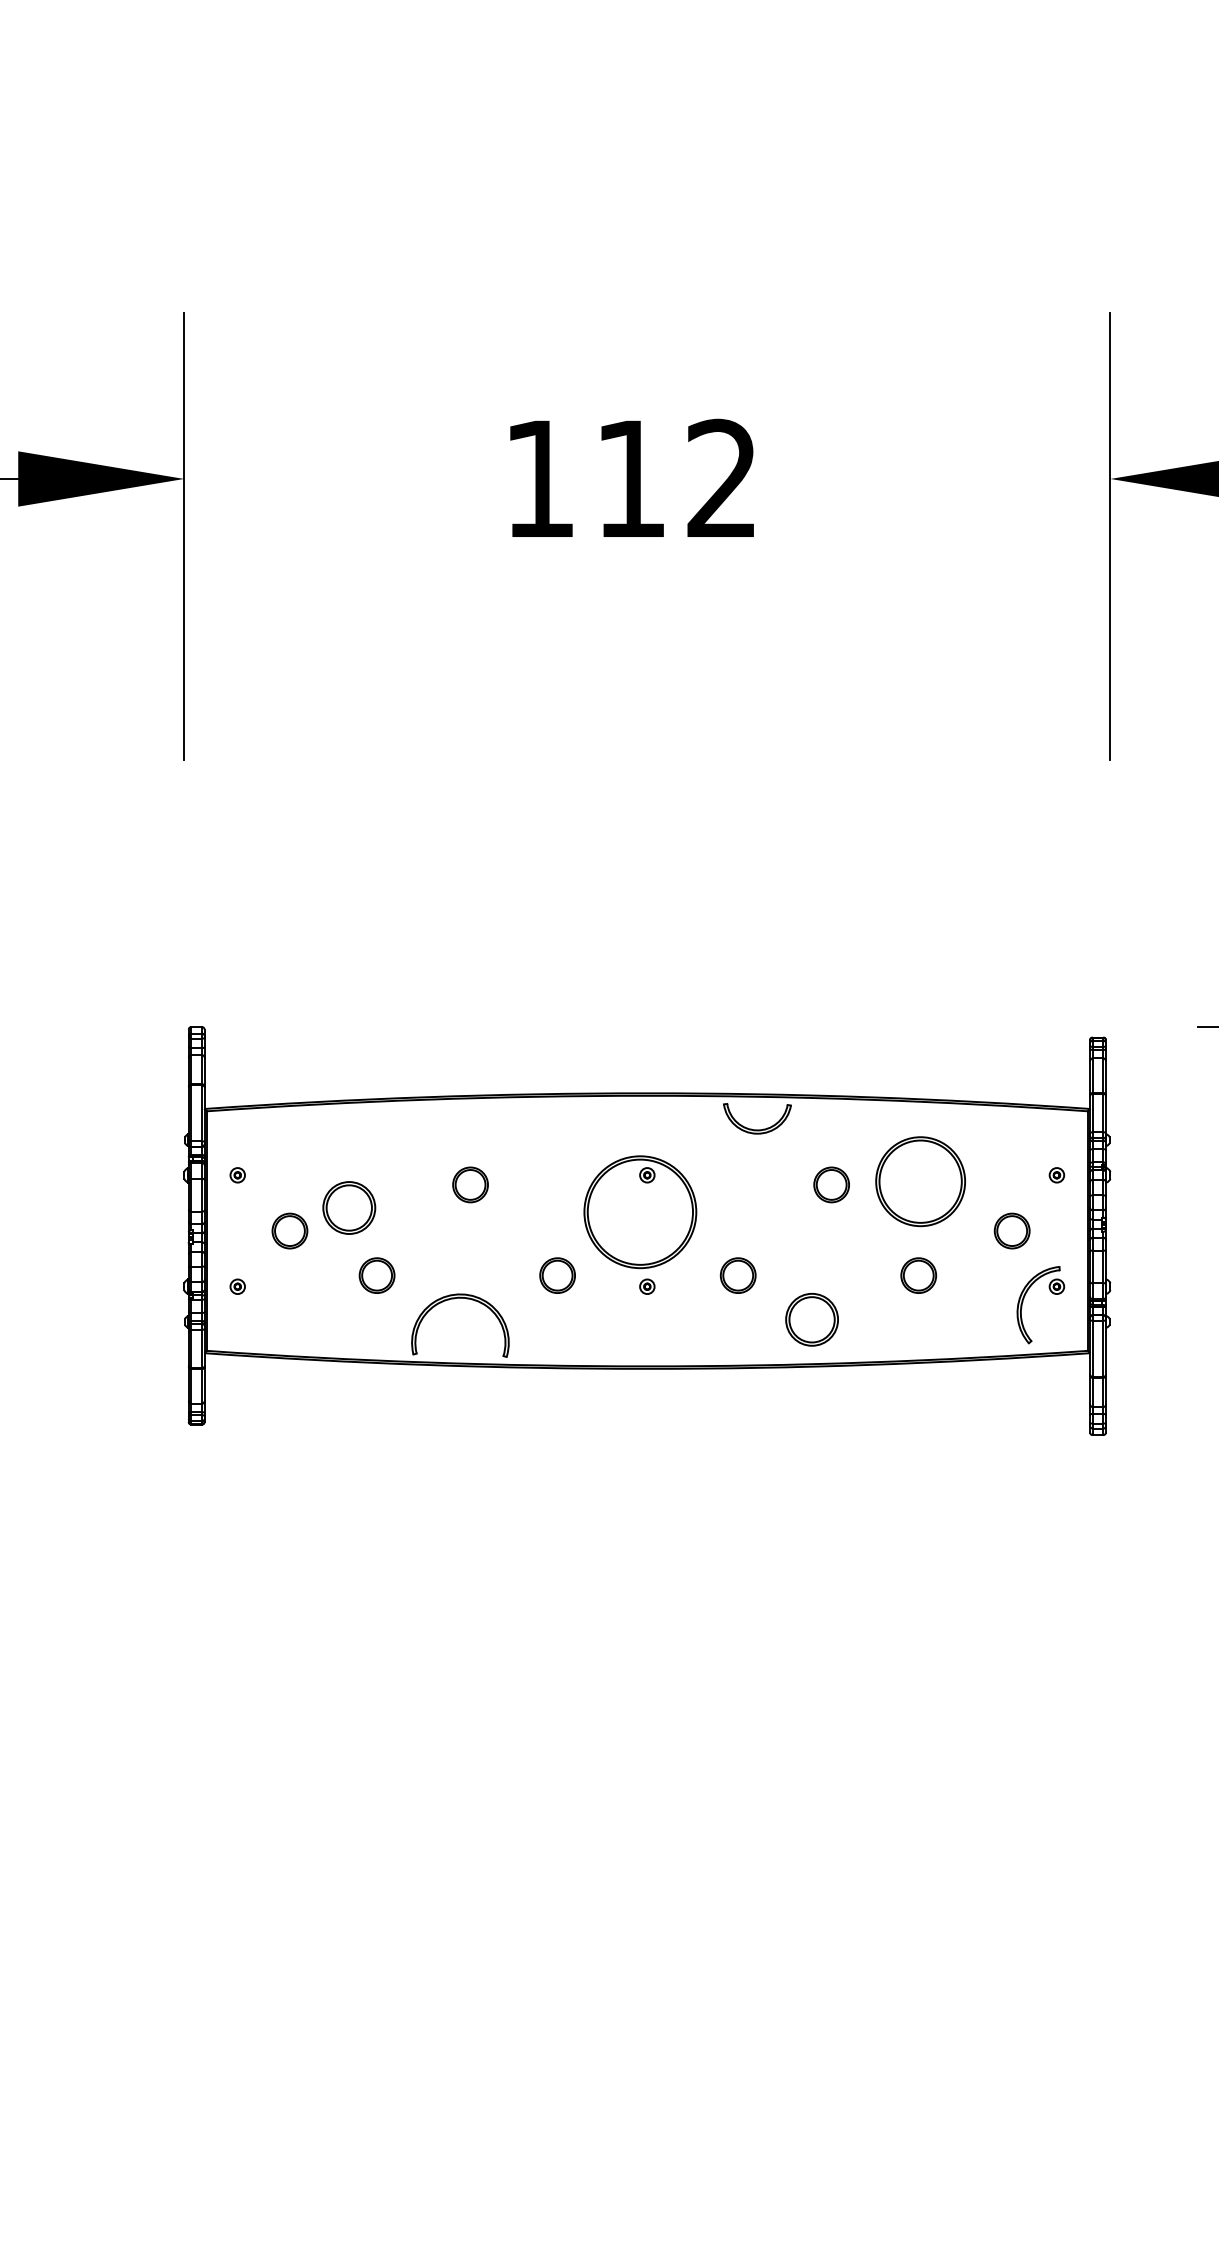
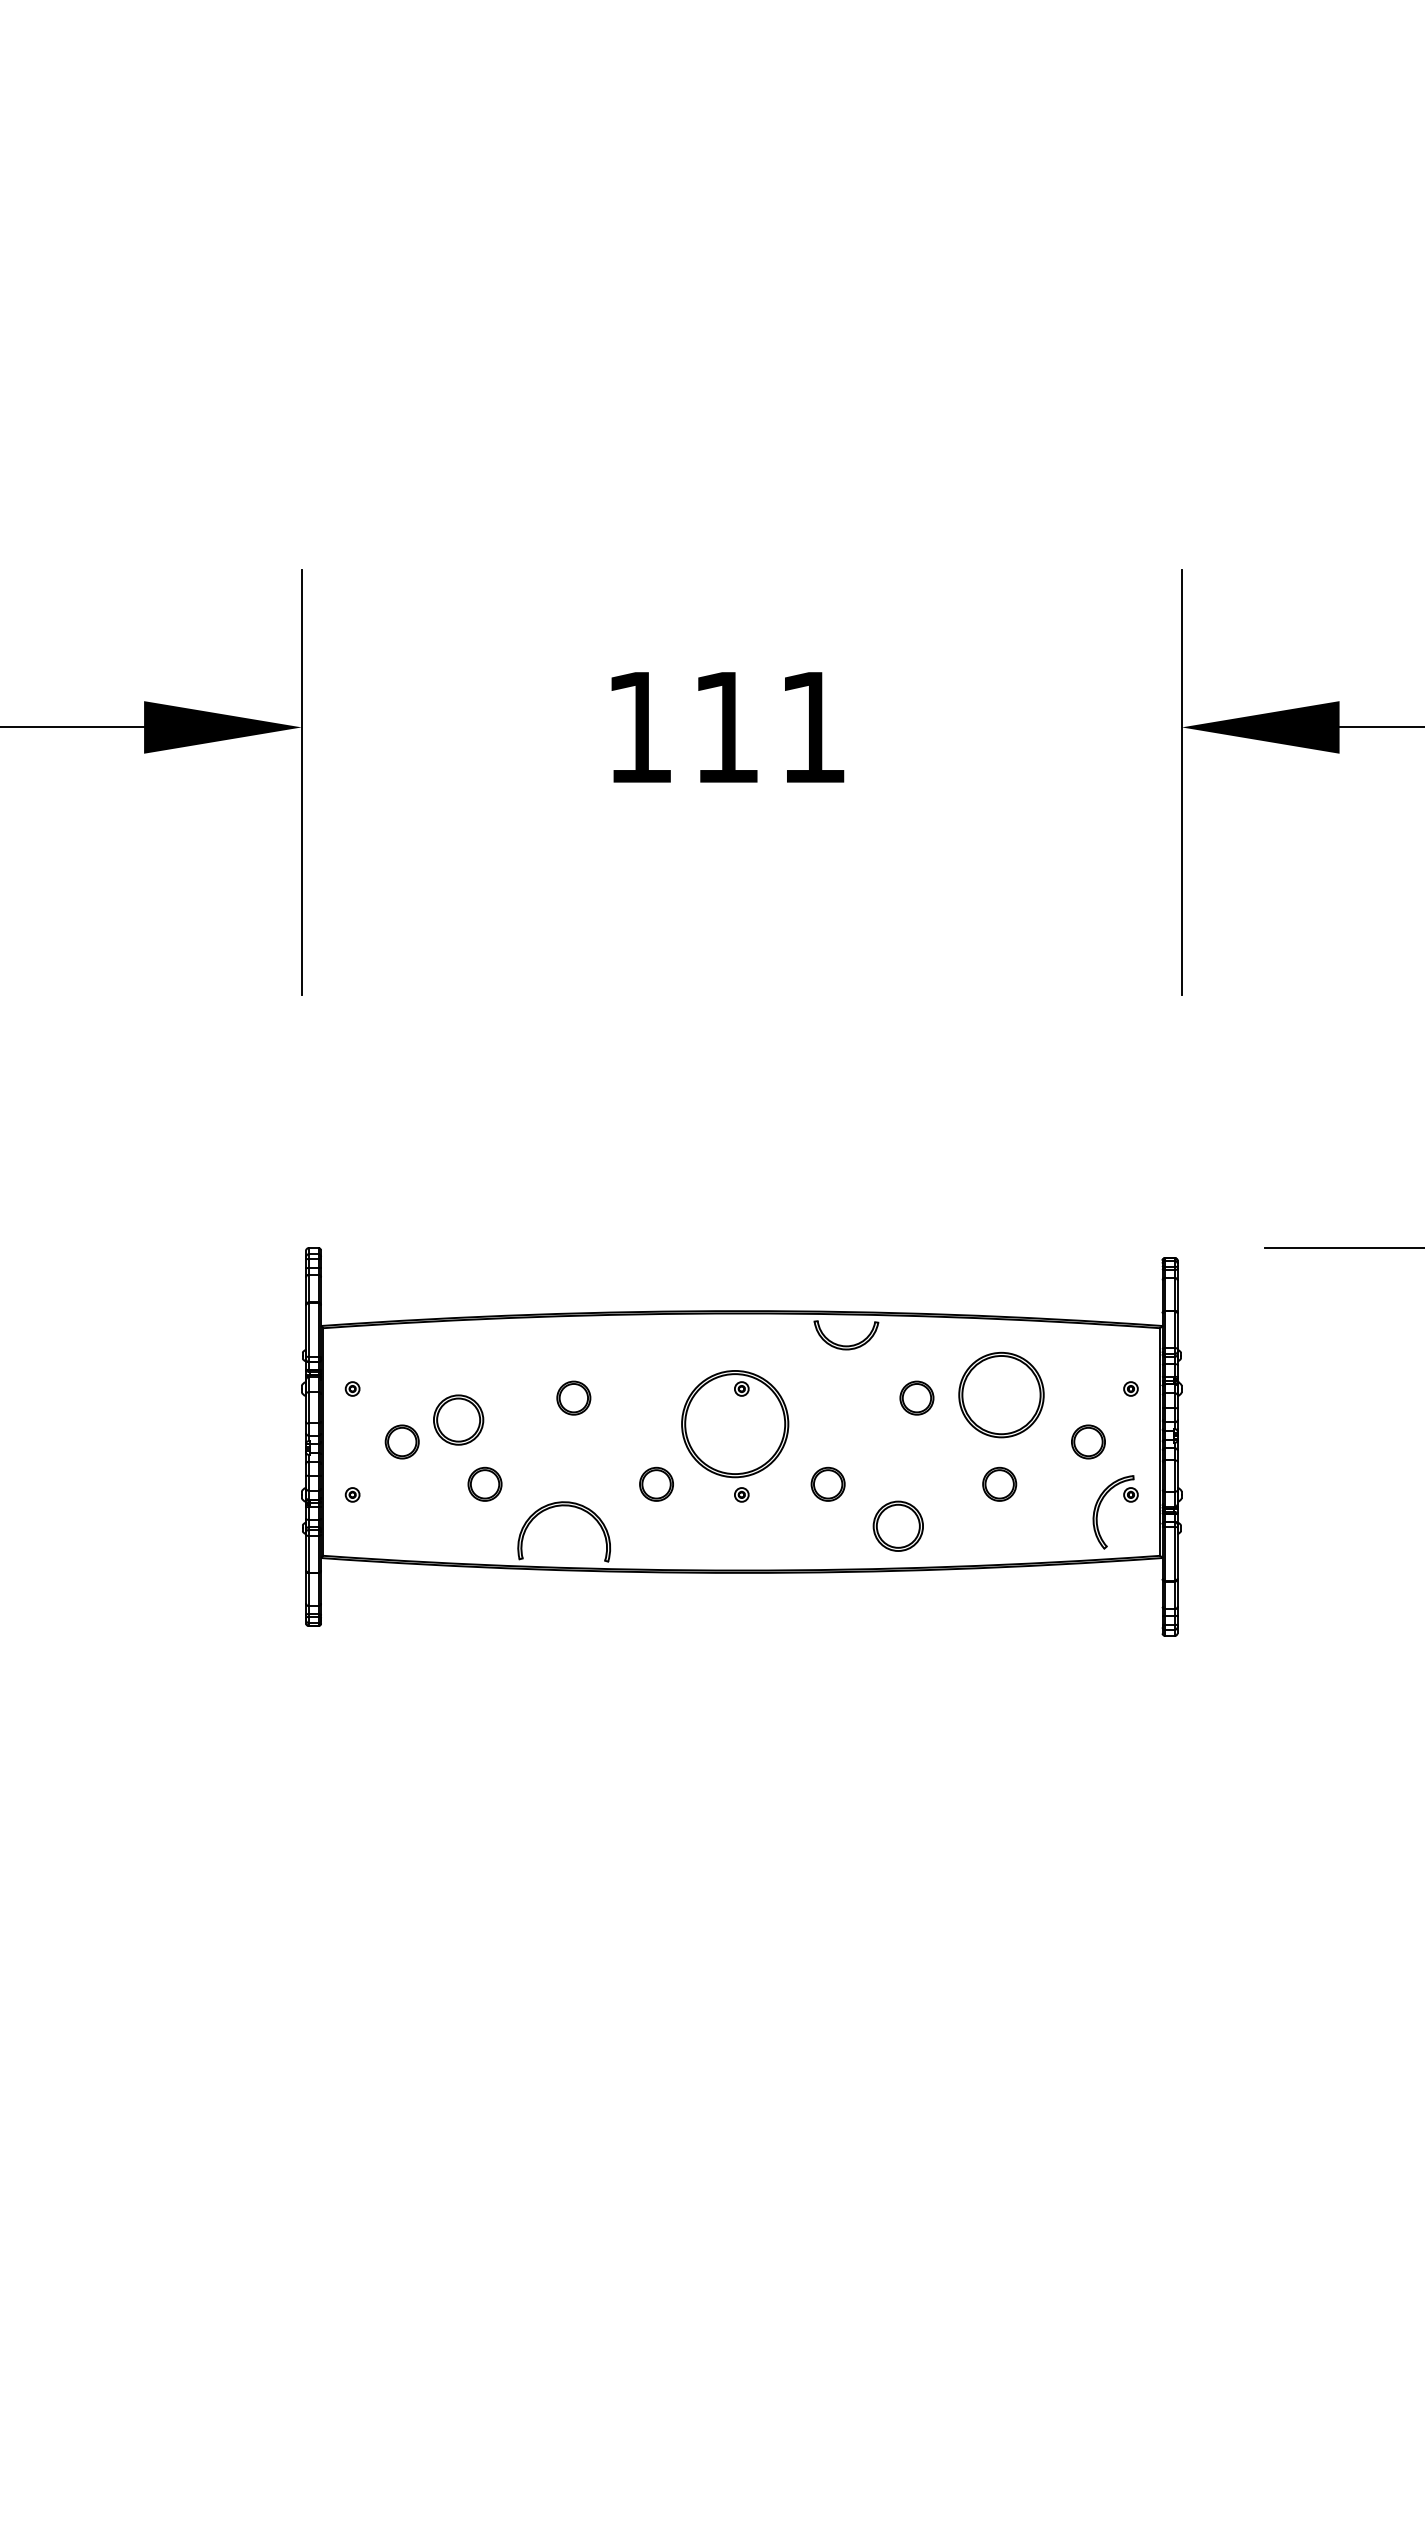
text: (721, 478) -> (812, 726), 112 -> 111

